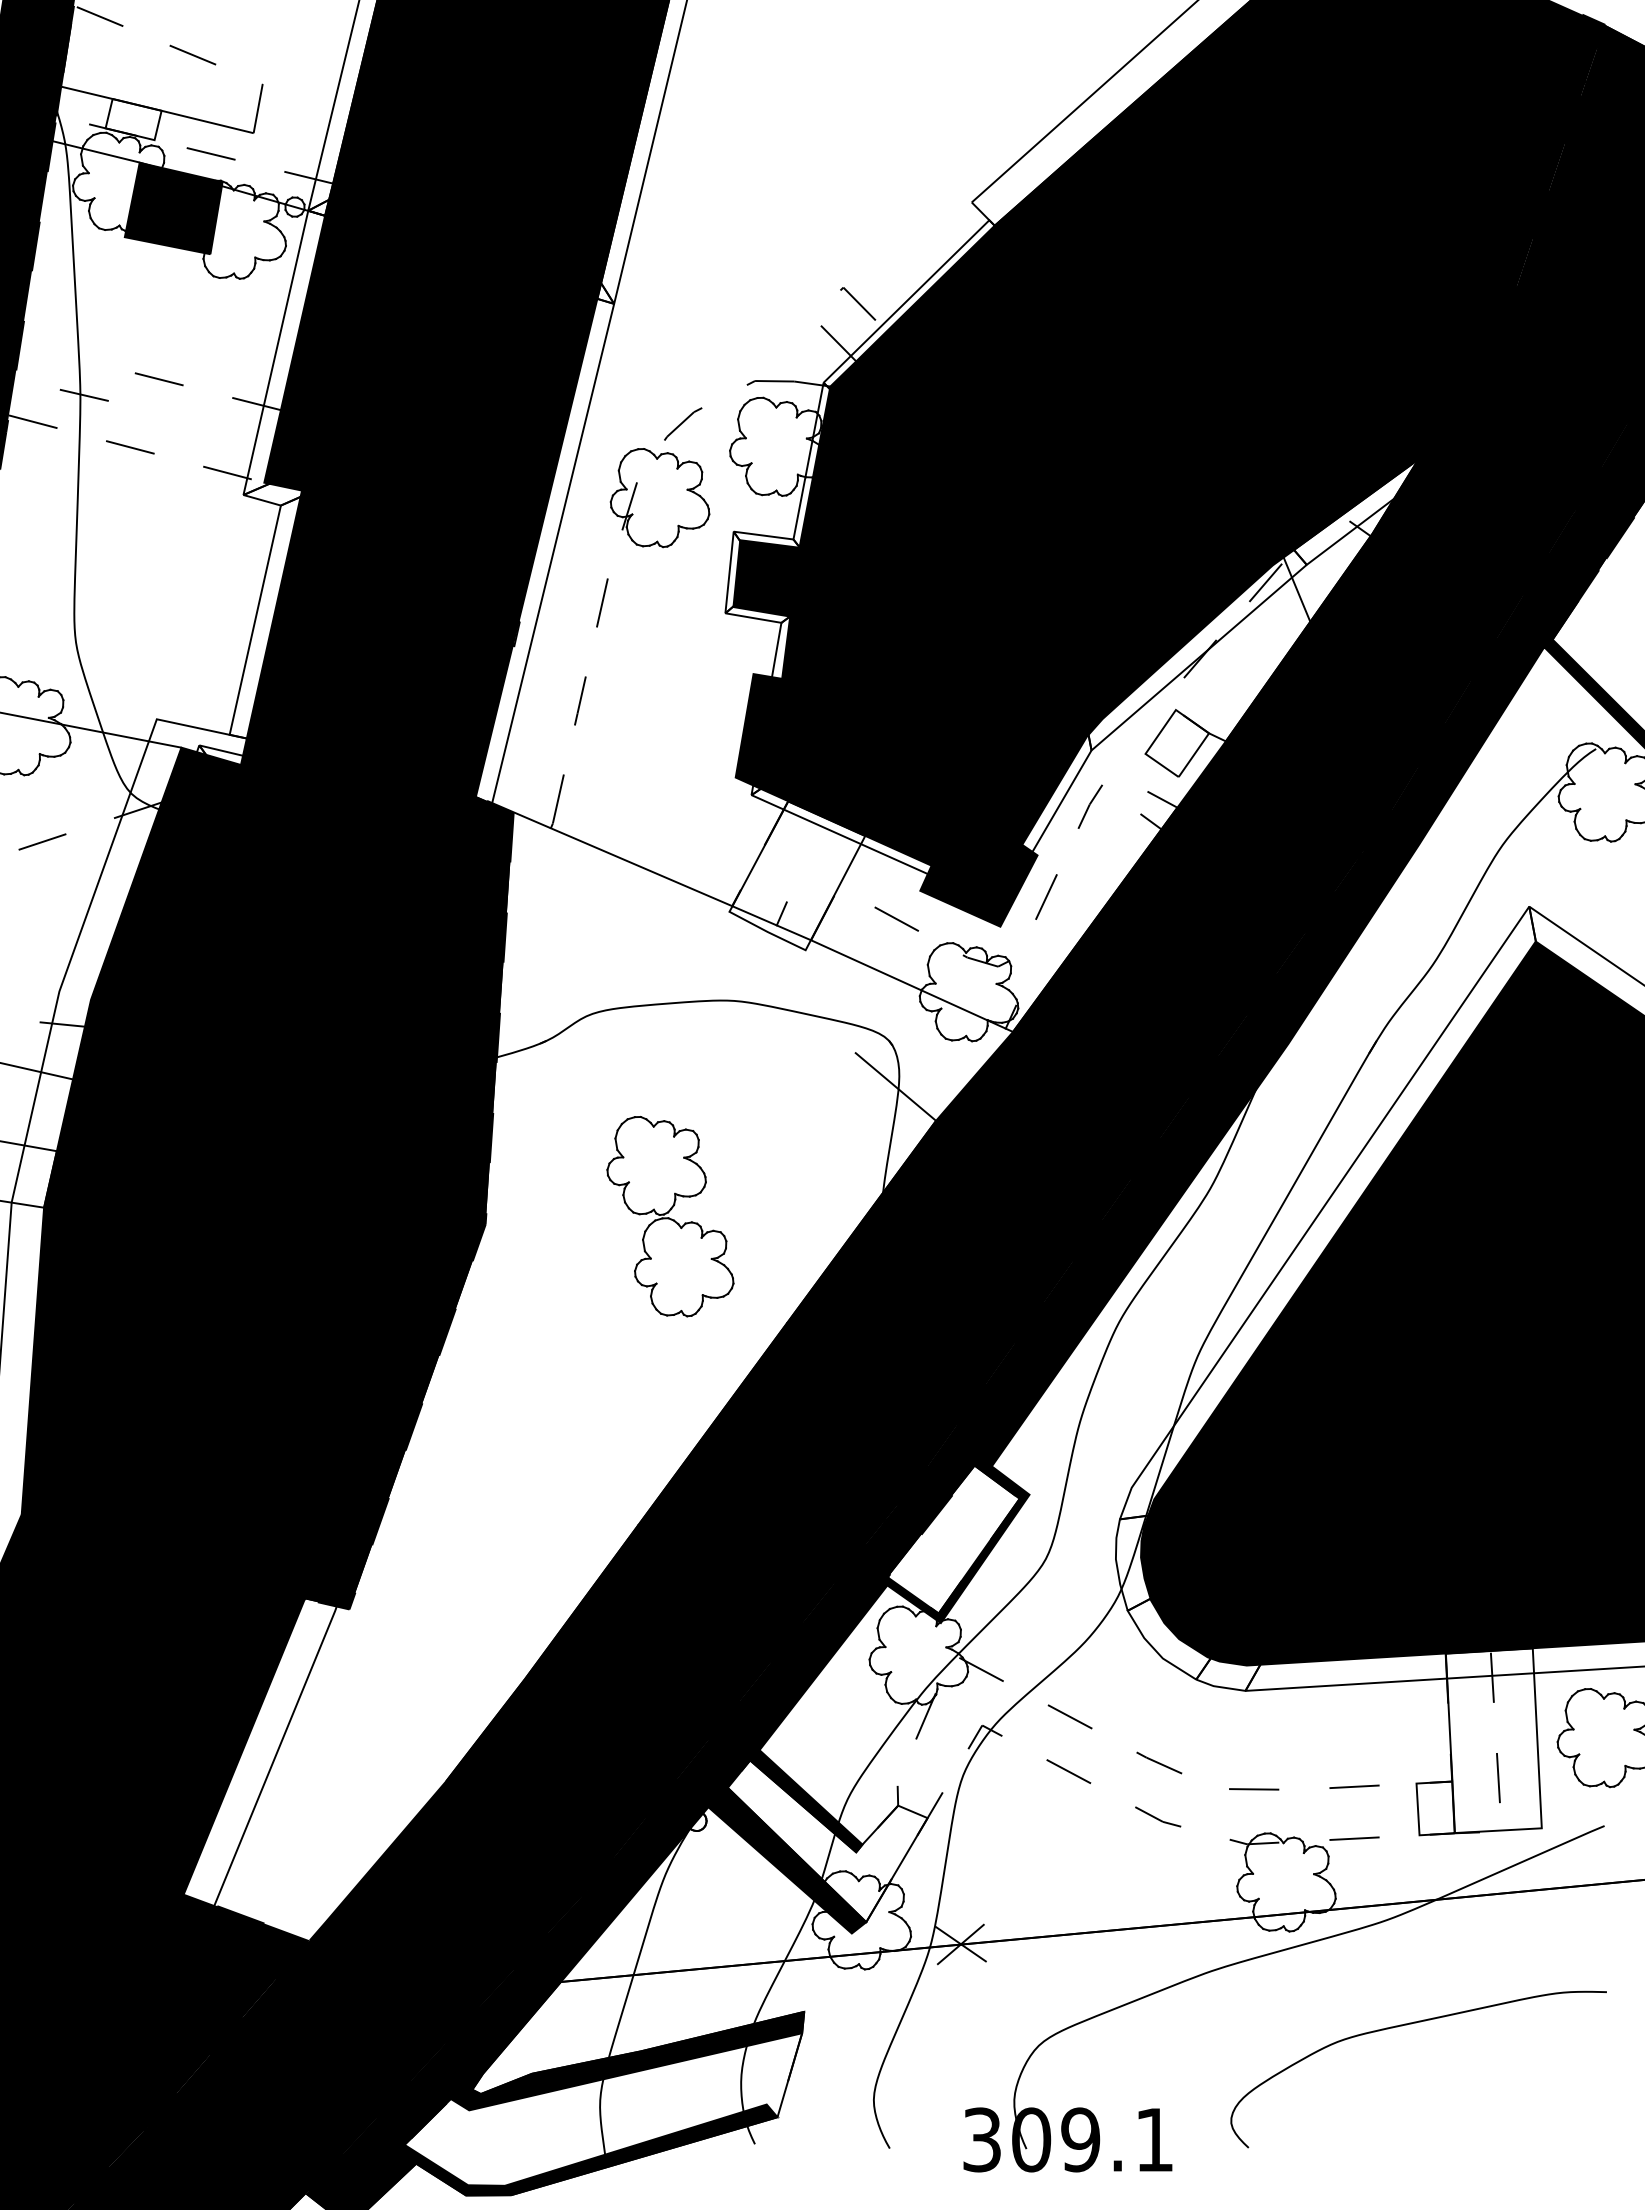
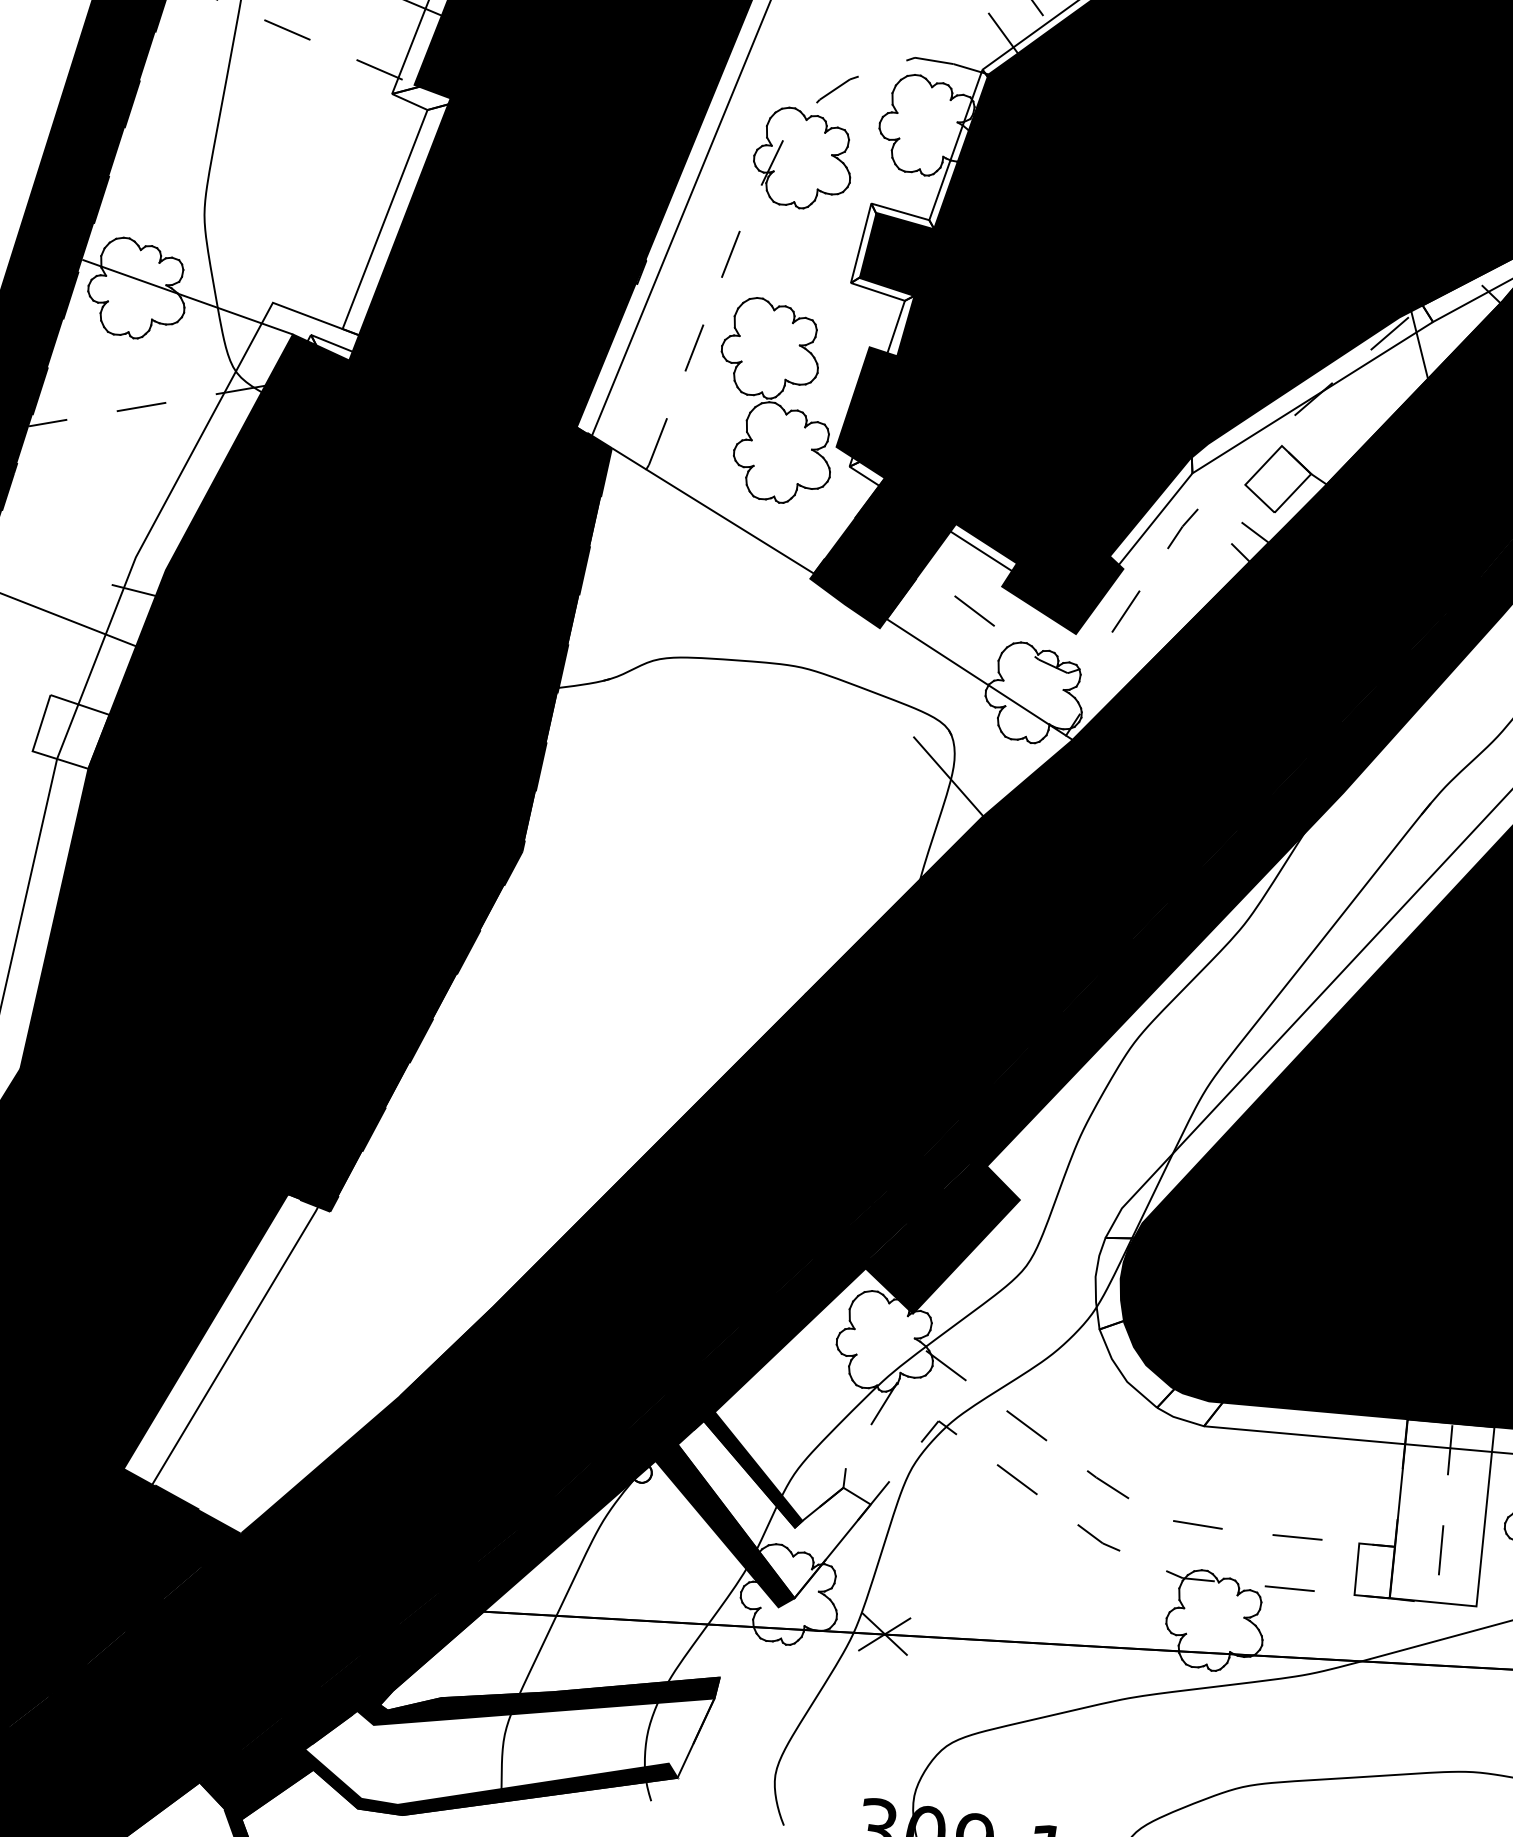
fill: (797, 875) -> (883, 553), added
part: (670, 1216) -> (777, 401), moved
fill: (953, 1539) -> (937, 1232), added

